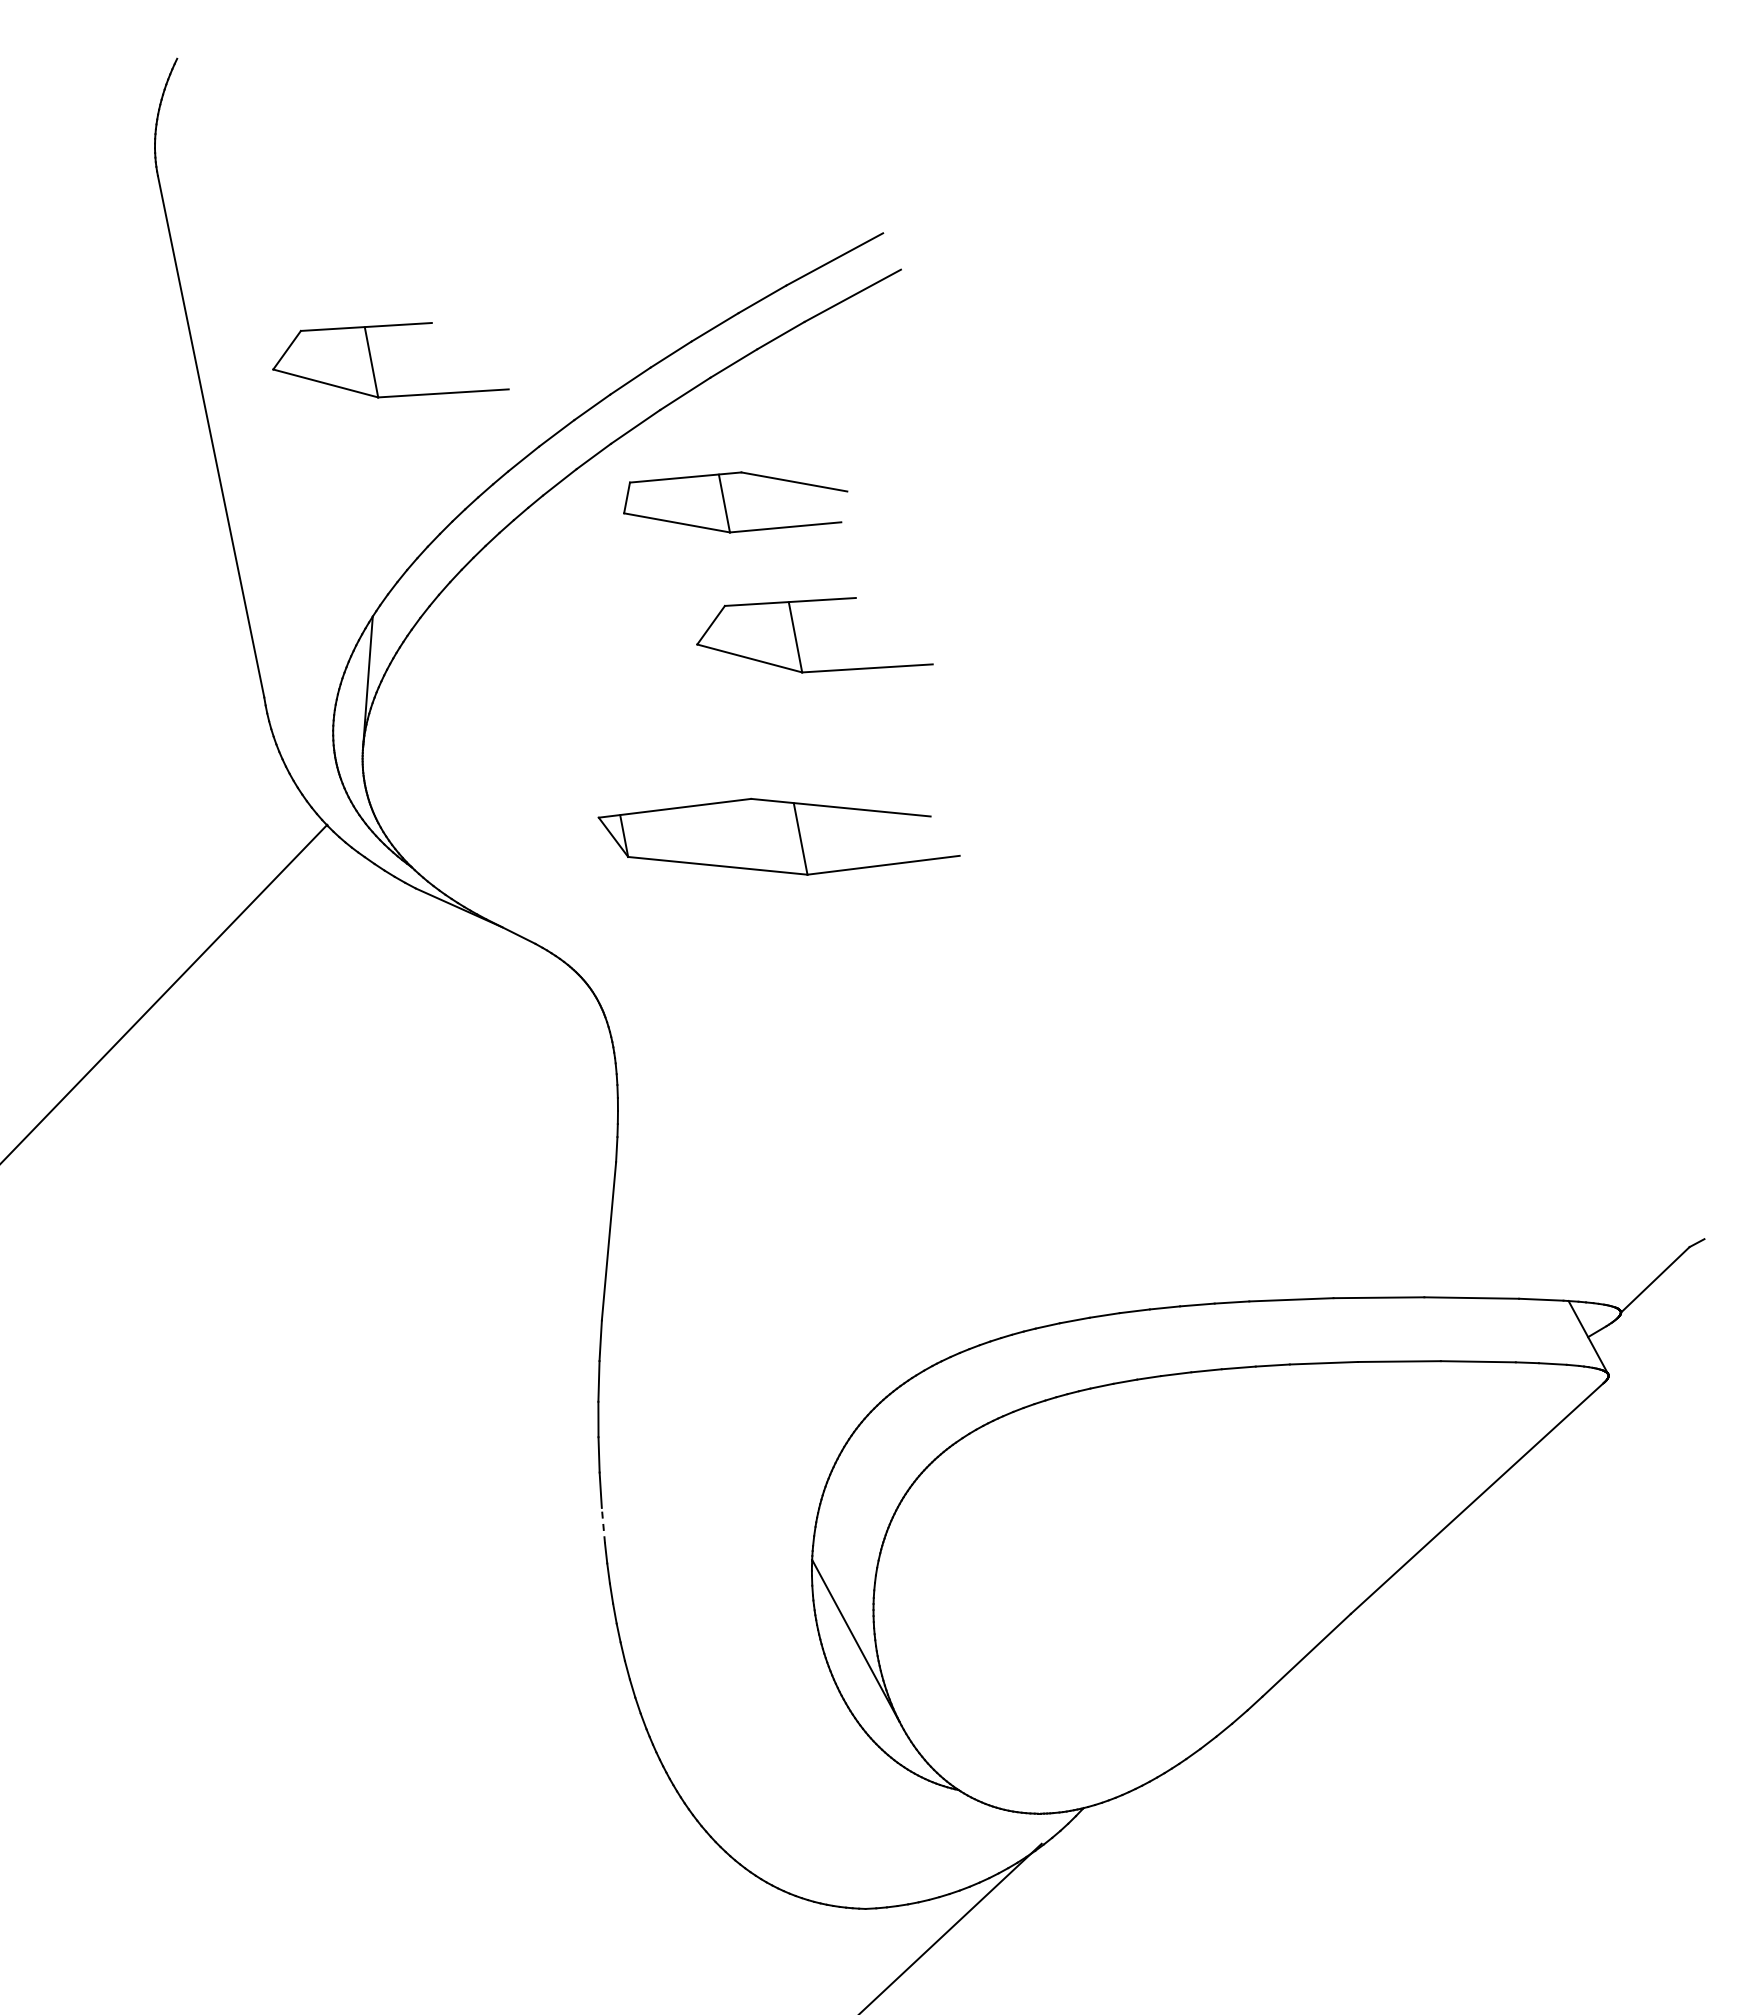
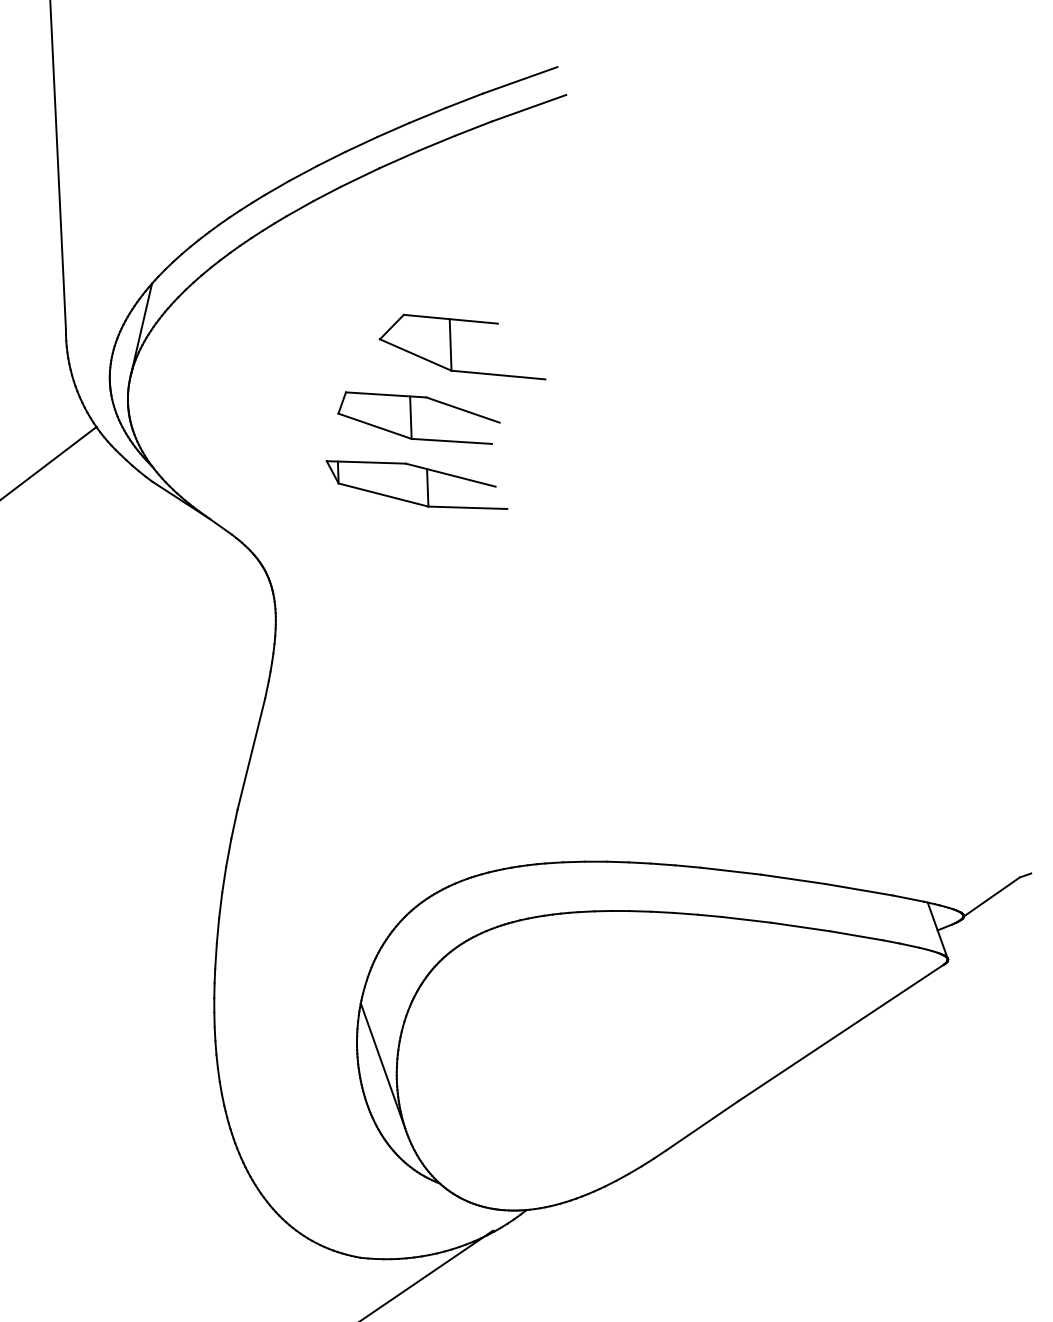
part: (372, 360) -> (180, 101), removed
part: (725, 502) -> (411, 417), moved
part: (778, 836) -> (416, 484), size x0.71
line: (603, 1525) -> (216, 955), dashed -> solid

